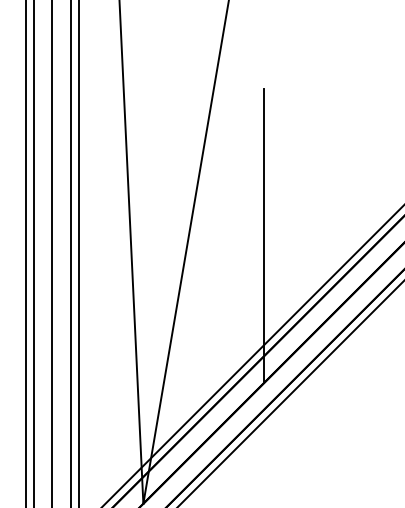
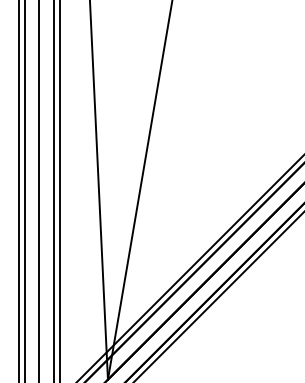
line: (263, 236) -> (198, 178), removed

